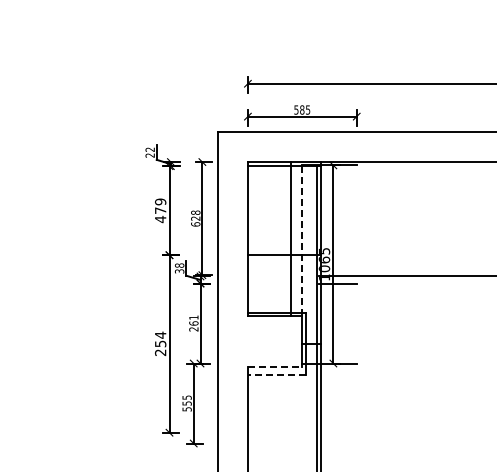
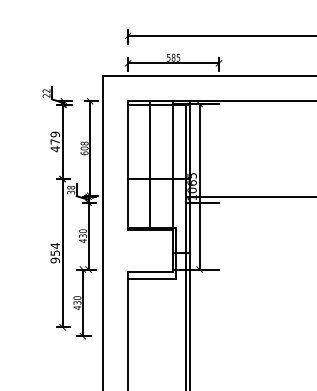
text: (195, 218) -> (84, 148), 628 -> 608
line: (301, 238) -> (172, 165), dashed -> solid
line: (290, 239) -> (149, 165), moved
text: (193, 323) -> (82, 236), 261 -> 430
text: (160, 352) -> (55, 260), 254 -> 954
line: (274, 366) -> (150, 272), dashed -> solid
line: (276, 374) -> (152, 278), dashed -> solid
text: (186, 403) -> (76, 302), 555 -> 430

